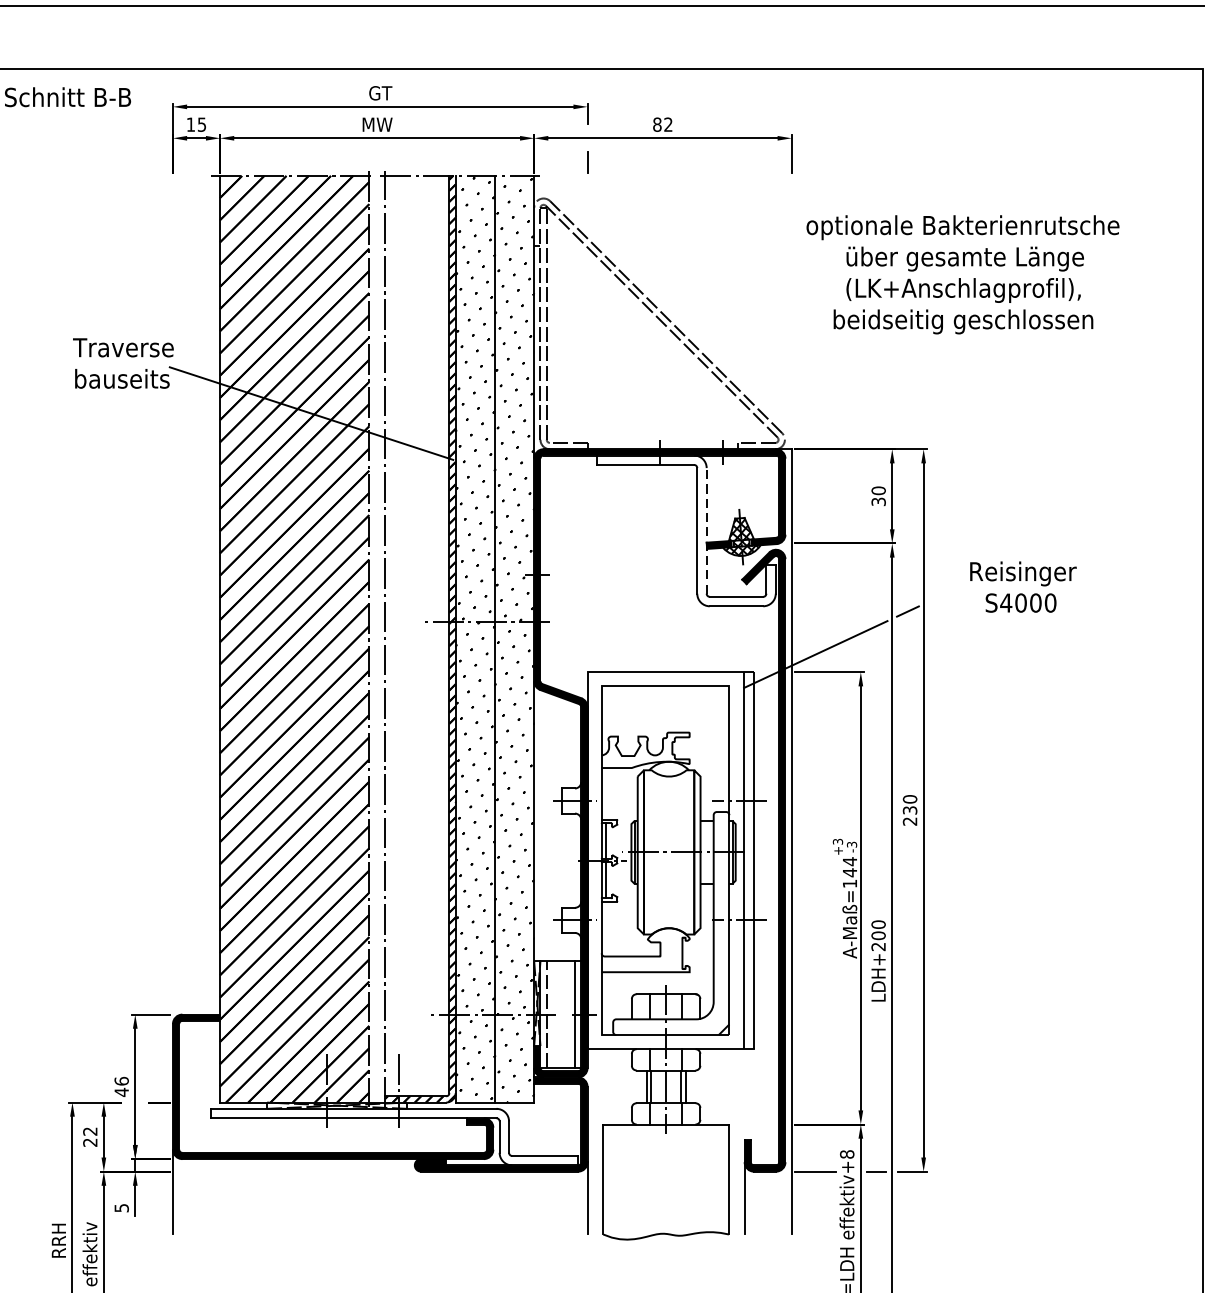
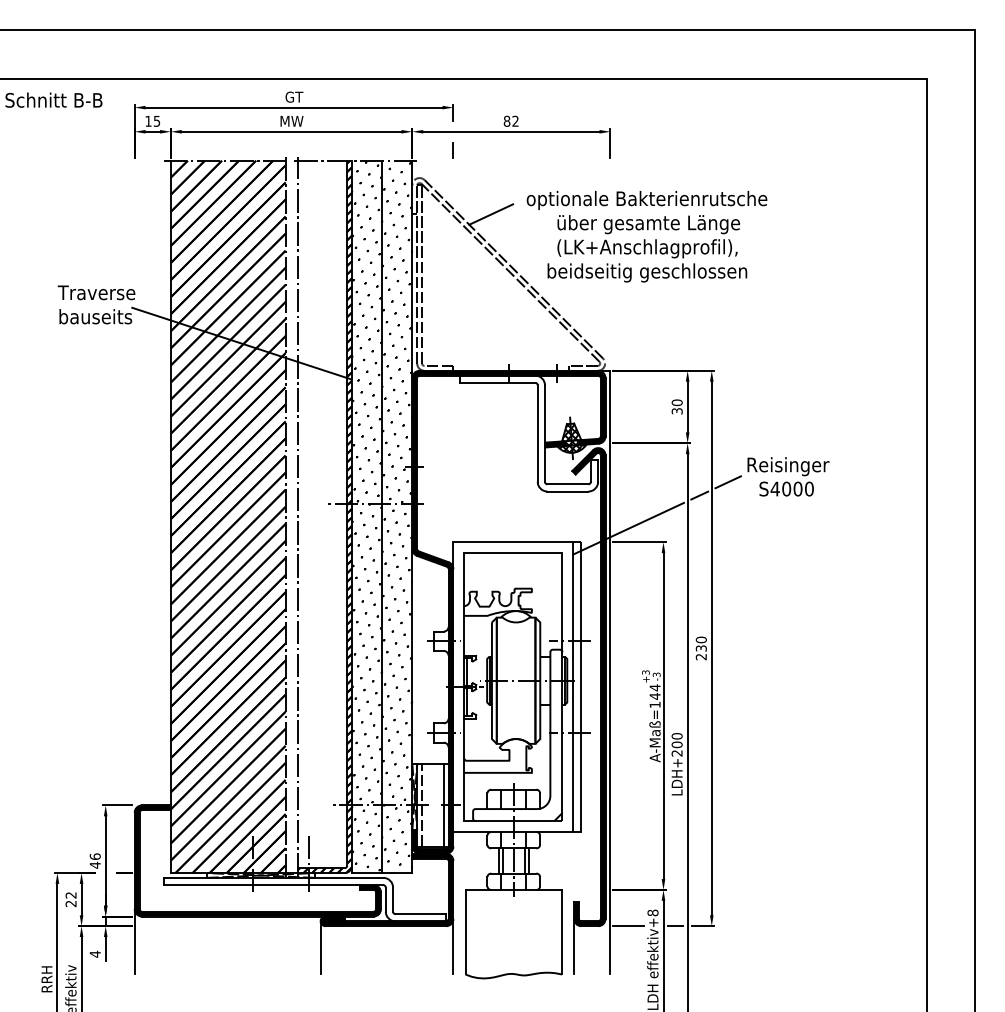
line: (637, 245) -> (491, 214), added
text: (962, 274) -> (646, 236), moved
line: (706, 530) -> (544, 433), dashed -> solid
line: (944, 594) -> (727, 482), added
line: (414, 1199) -> (320, 947), added
text: (120, 1207) -> (94, 953), 5 -> 4

